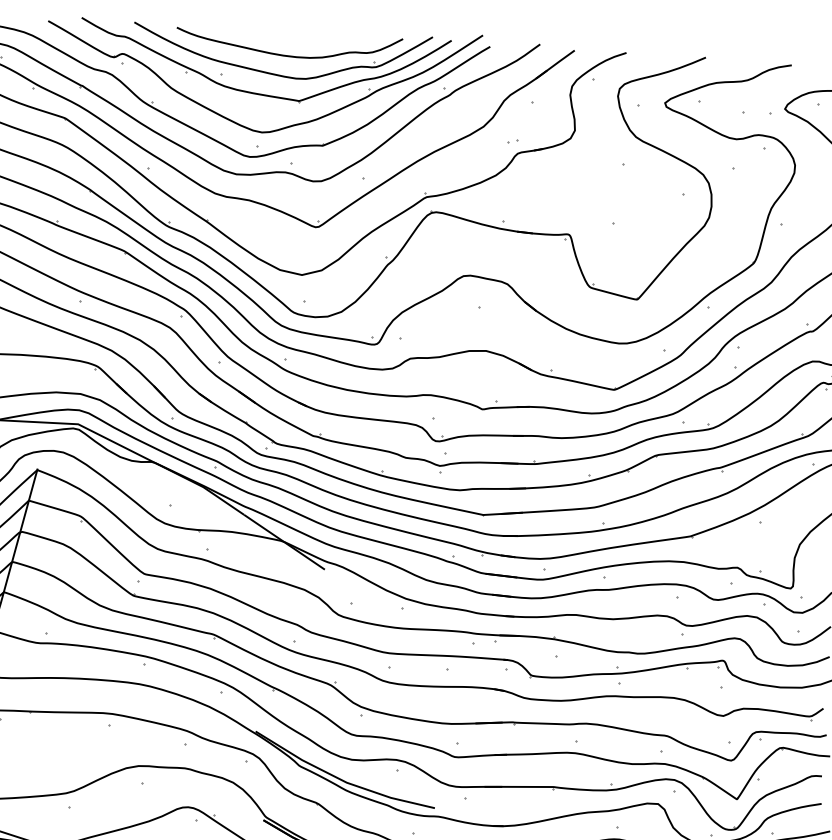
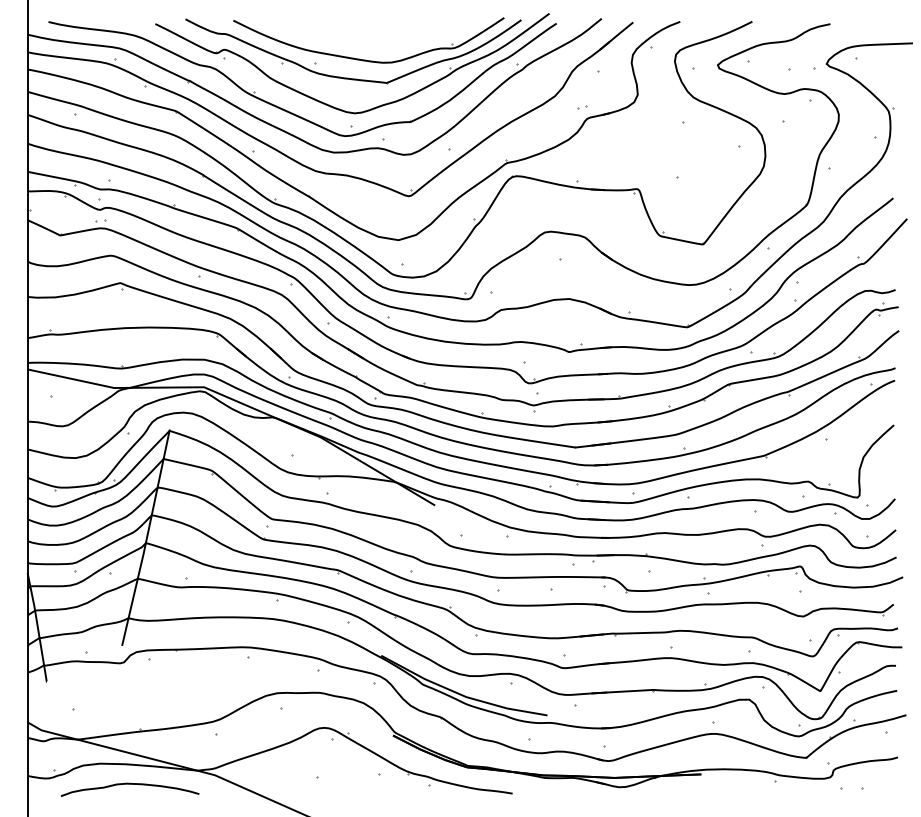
curve: (286, 54) -> (372, 41), removed

